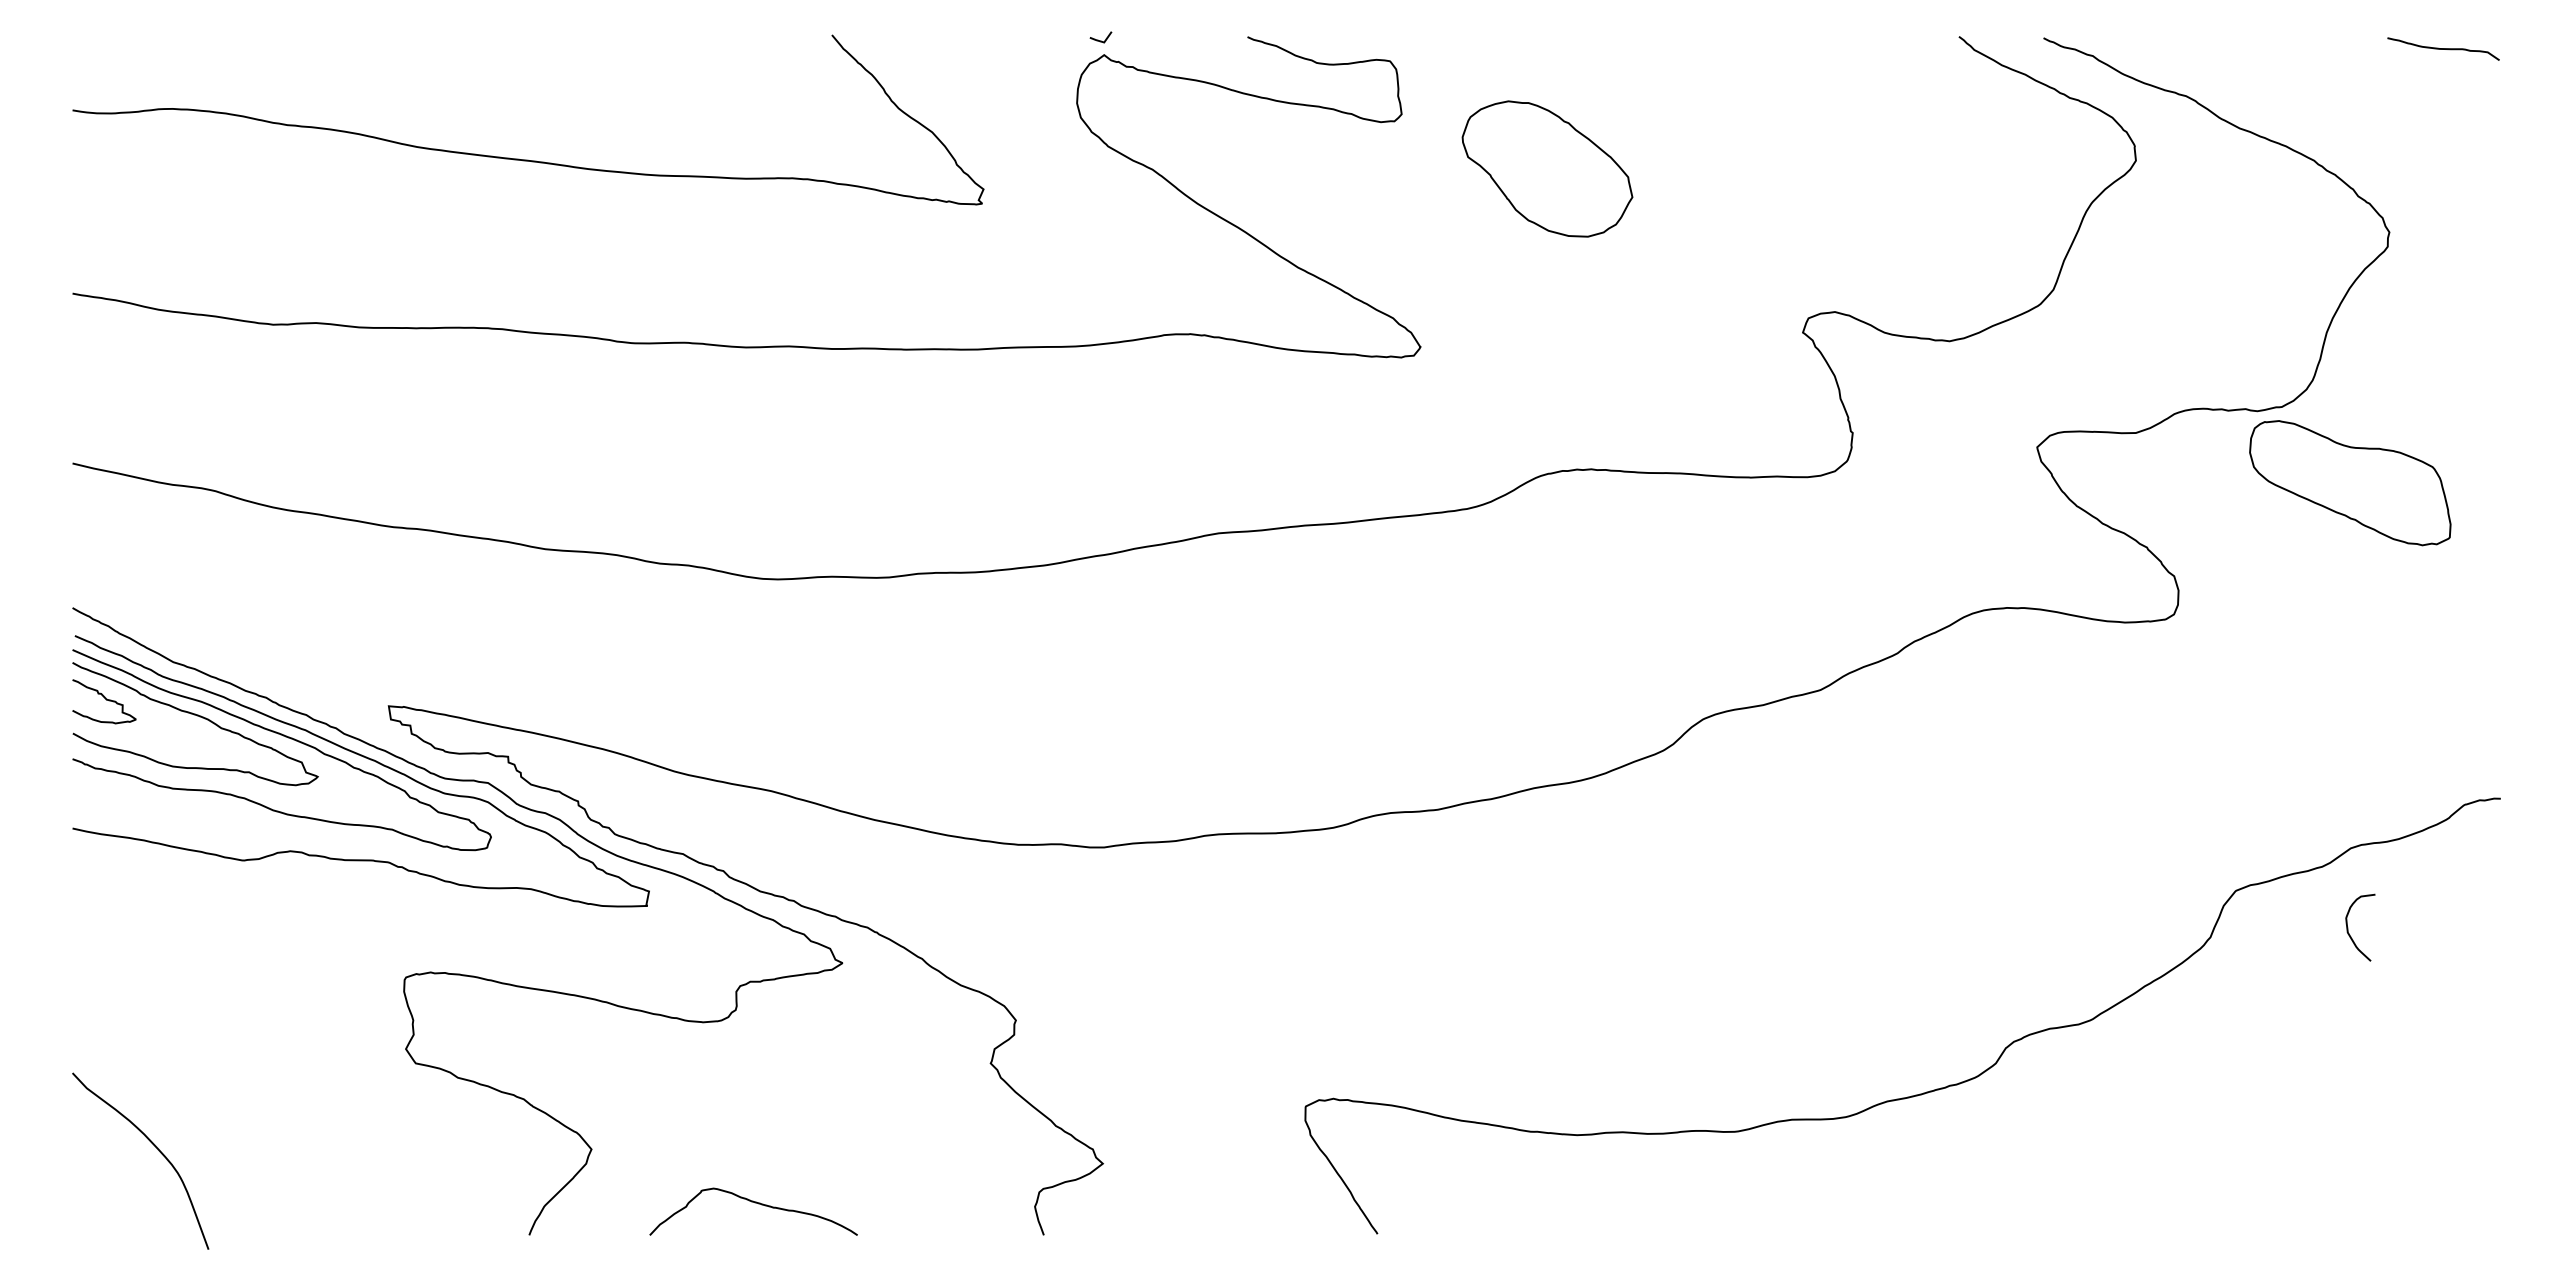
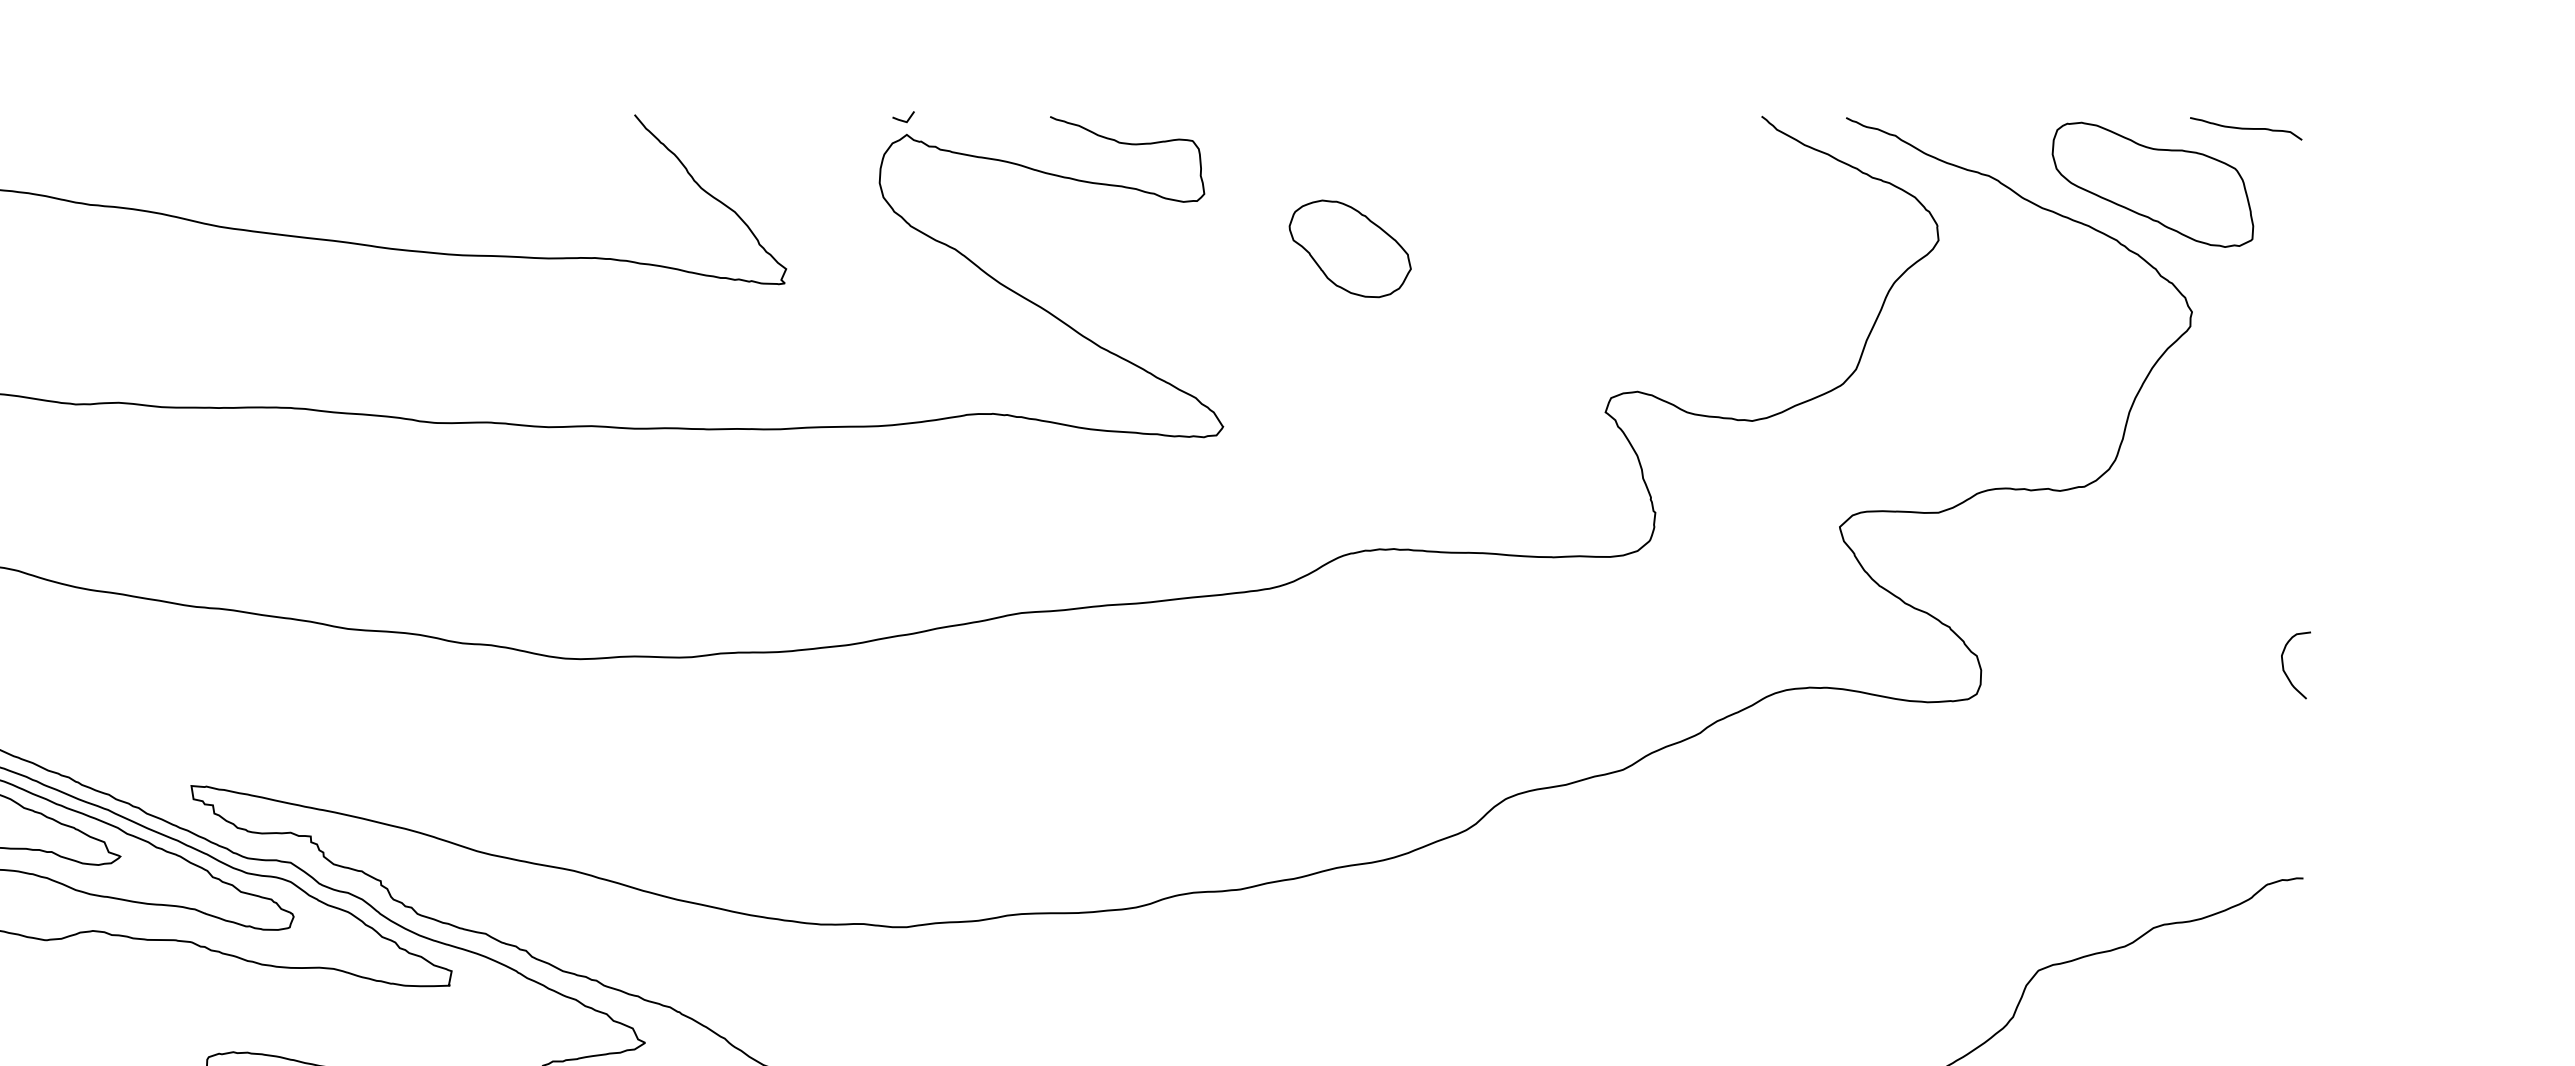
part: (1547, 169) -> (1350, 249), size x0.71
part: (2350, 483) -> (2153, 185), moved
curve: (2348, 927) -> (2284, 665), moved

